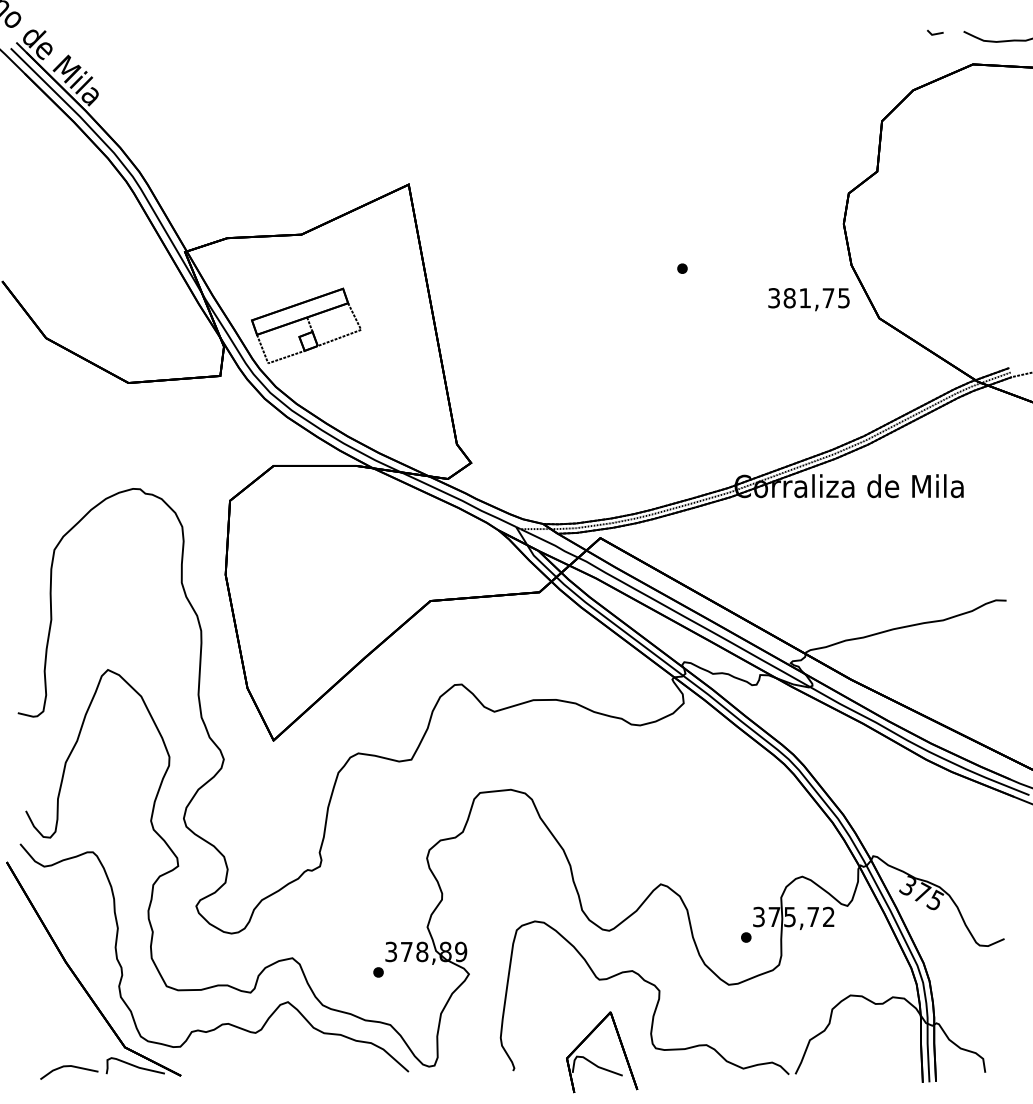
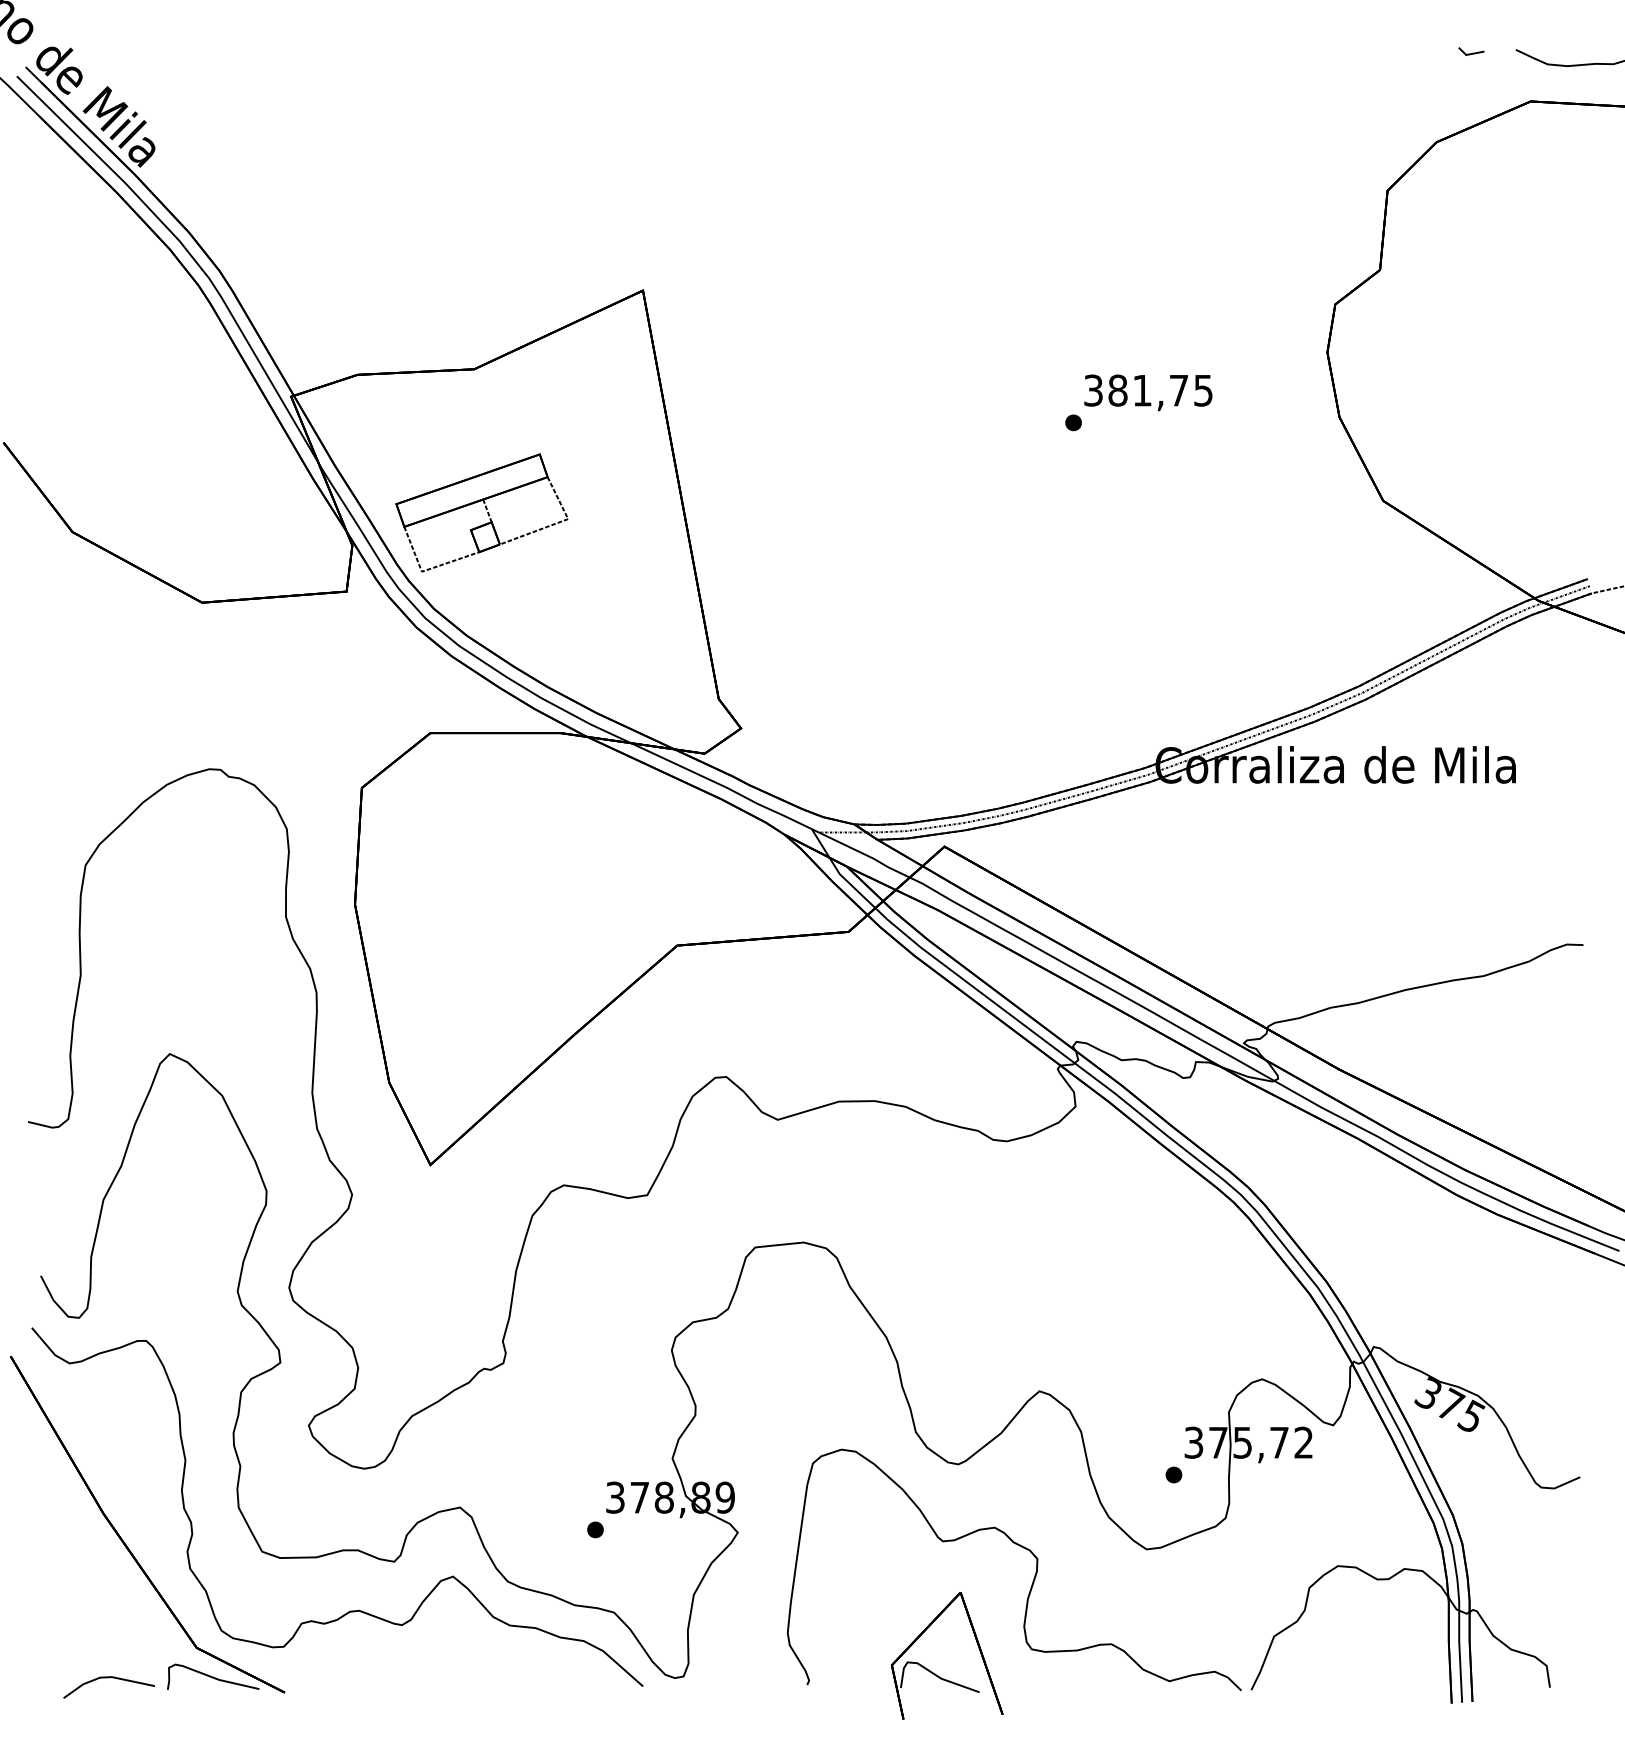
text: (808, 299) -> (1147, 392), moved

